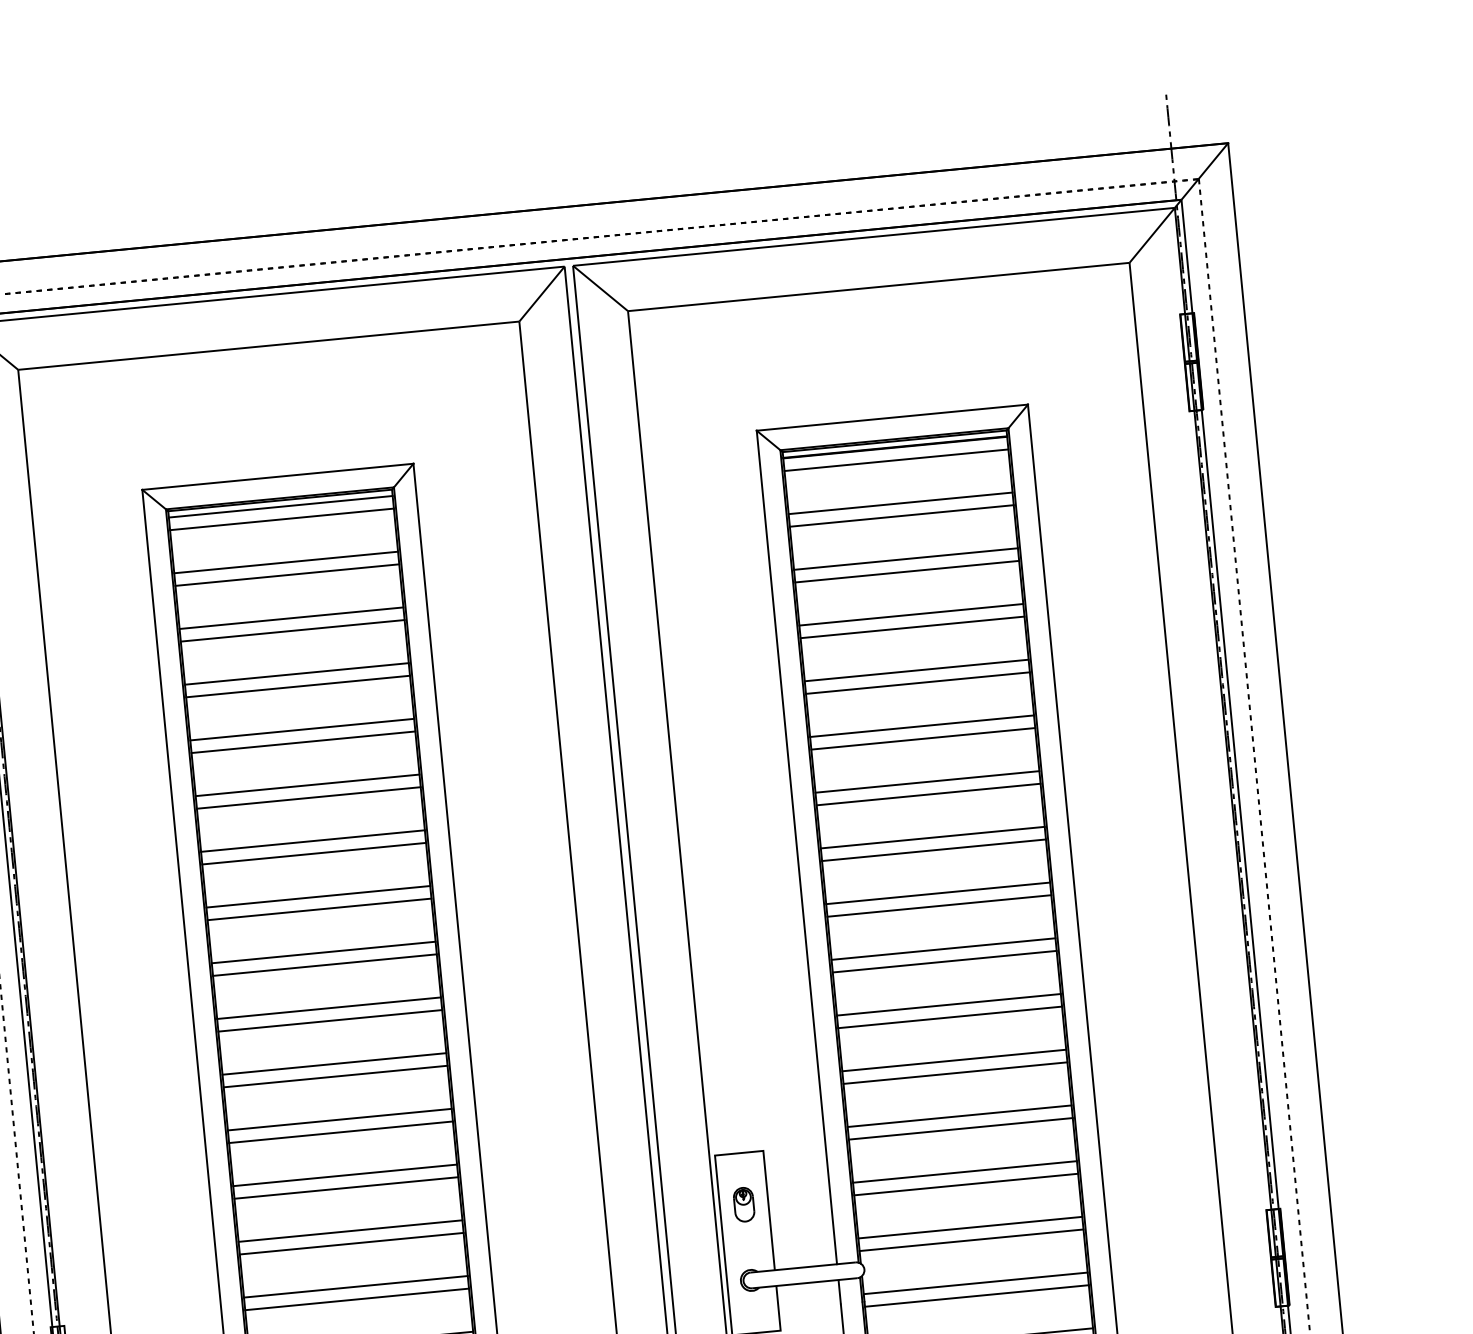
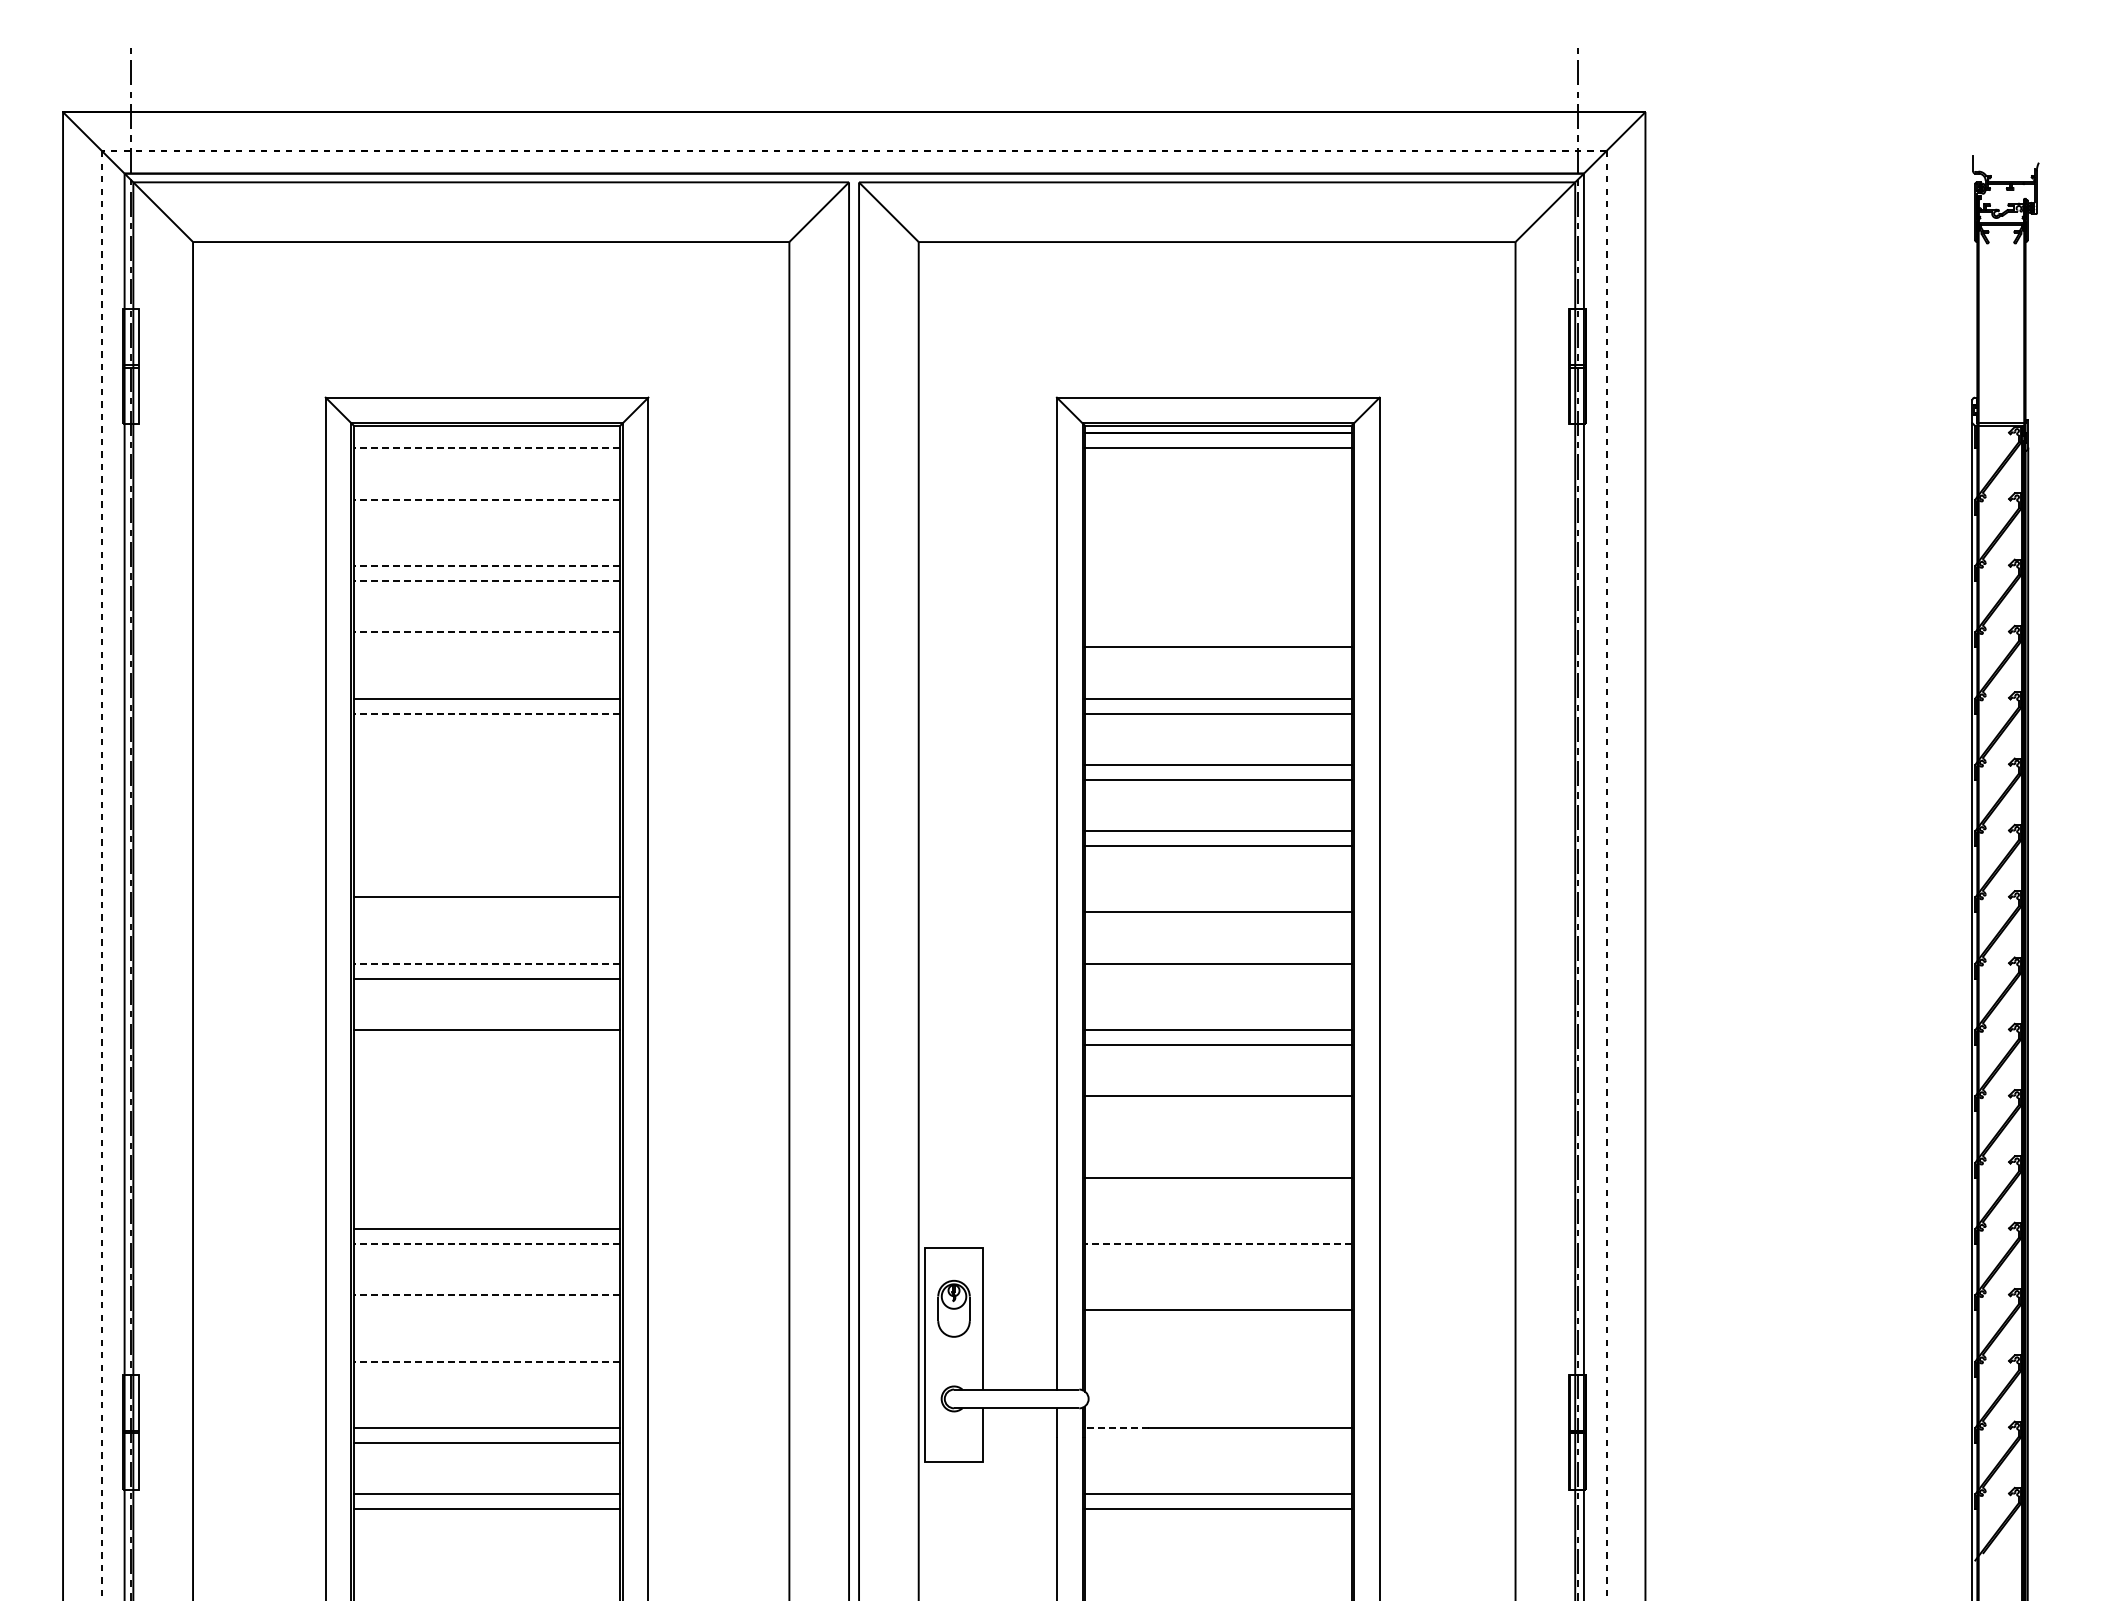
line: (900, 503) -> (1218, 499), removed
line: (280, 506) -> (486, 433), removed
line: (901, 515) -> (1218, 514), removed
line: (281, 519) -> (486, 448), solid -> dashed
line: (906, 558) -> (1218, 565), removed
line: (285, 562) -> (486, 499), solid -> dashed
line: (907, 571) -> (1218, 580), removed
line: (286, 575) -> (486, 514), removed
line: (911, 614) -> (1218, 632), removed
line: (291, 617) -> (486, 565), solid -> dashed
line: (292, 630) -> (486, 580), solid -> dashed
line: (296, 674) -> (486, 632), solid -> dashed
line: (297, 686) -> (486, 647), removed
line: (302, 742) -> (486, 713), solid -> dashed
line: (307, 785) -> (486, 764), removed
line: (308, 797) -> (486, 779), removed
line: (932, 837) -> (1218, 897), removed
line: (312, 841) -> (486, 831), removed
line: (313, 854) -> (486, 846), removed
line: (939, 905) -> (1218, 978), removed
line: (319, 909) -> (486, 912), removed
line: (323, 952) -> (486, 963), solid -> dashed
line: (950, 1017) -> (1218, 1111), removed
line: (329, 1021) -> (486, 1045), removed
line: (954, 1060) -> (1218, 1162), removed
line: (333, 1064) -> (486, 1096), removed
line: (335, 1076) -> (486, 1111), removed
line: (959, 1115) -> (1218, 1228), removed
line: (339, 1119) -> (486, 1162), removed
line: (960, 1128) -> (1217, 1243), solid -> dashed
line: (340, 1132) -> (486, 1177), removed
line: (965, 1172) -> (1218, 1295), removed
line: (345, 1187) -> (486, 1243), solid -> dashed
part: (744, 1204) -> (954, 1308), size x1.4
line: (970, 1227) -> (1218, 1361), removed
line: (350, 1231) -> (486, 1295), solid -> dashed
line: (971, 1240) -> (1218, 1376), removed
line: (351, 1243) -> (486, 1310), removed
line: (355, 1286) -> (486, 1361), solid -> dashed
line: (890, 1291) -> (1116, 1427), solid -> dashed
line: (977, 1295) -> (1218, 1442), removed
line: (356, 1299) -> (486, 1376), removed

